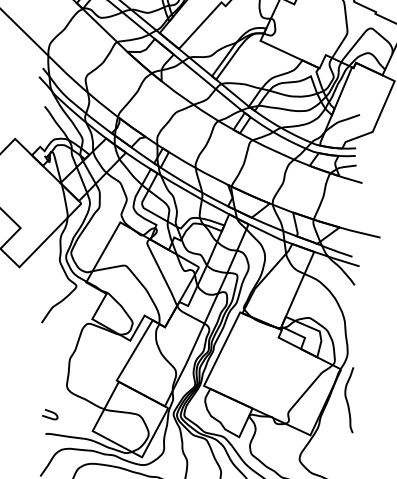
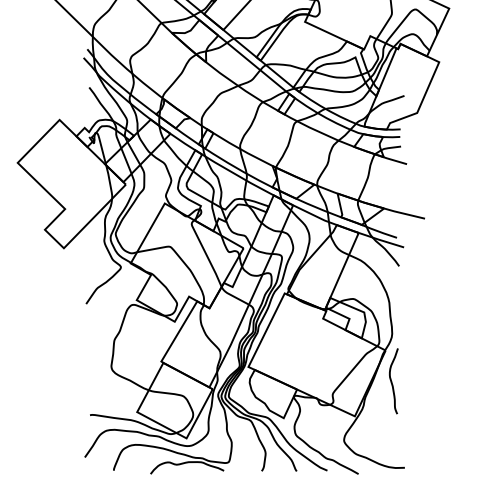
curve: (50, 412) -> (94, 393), removed

